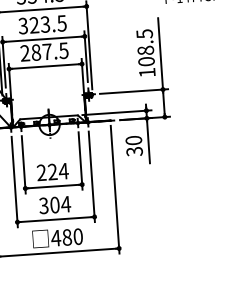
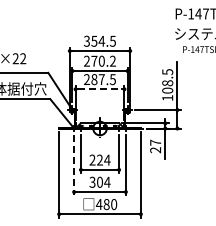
text: (41, 23) -> (99, 60), 323.5 -> 270.2
line: (46, 66) -> (100, 89), solid -> dashed
text: (134, 146) -> (155, 146), 30 -> 27
line: (15, 182) -> (74, 165), solid -> dashed

